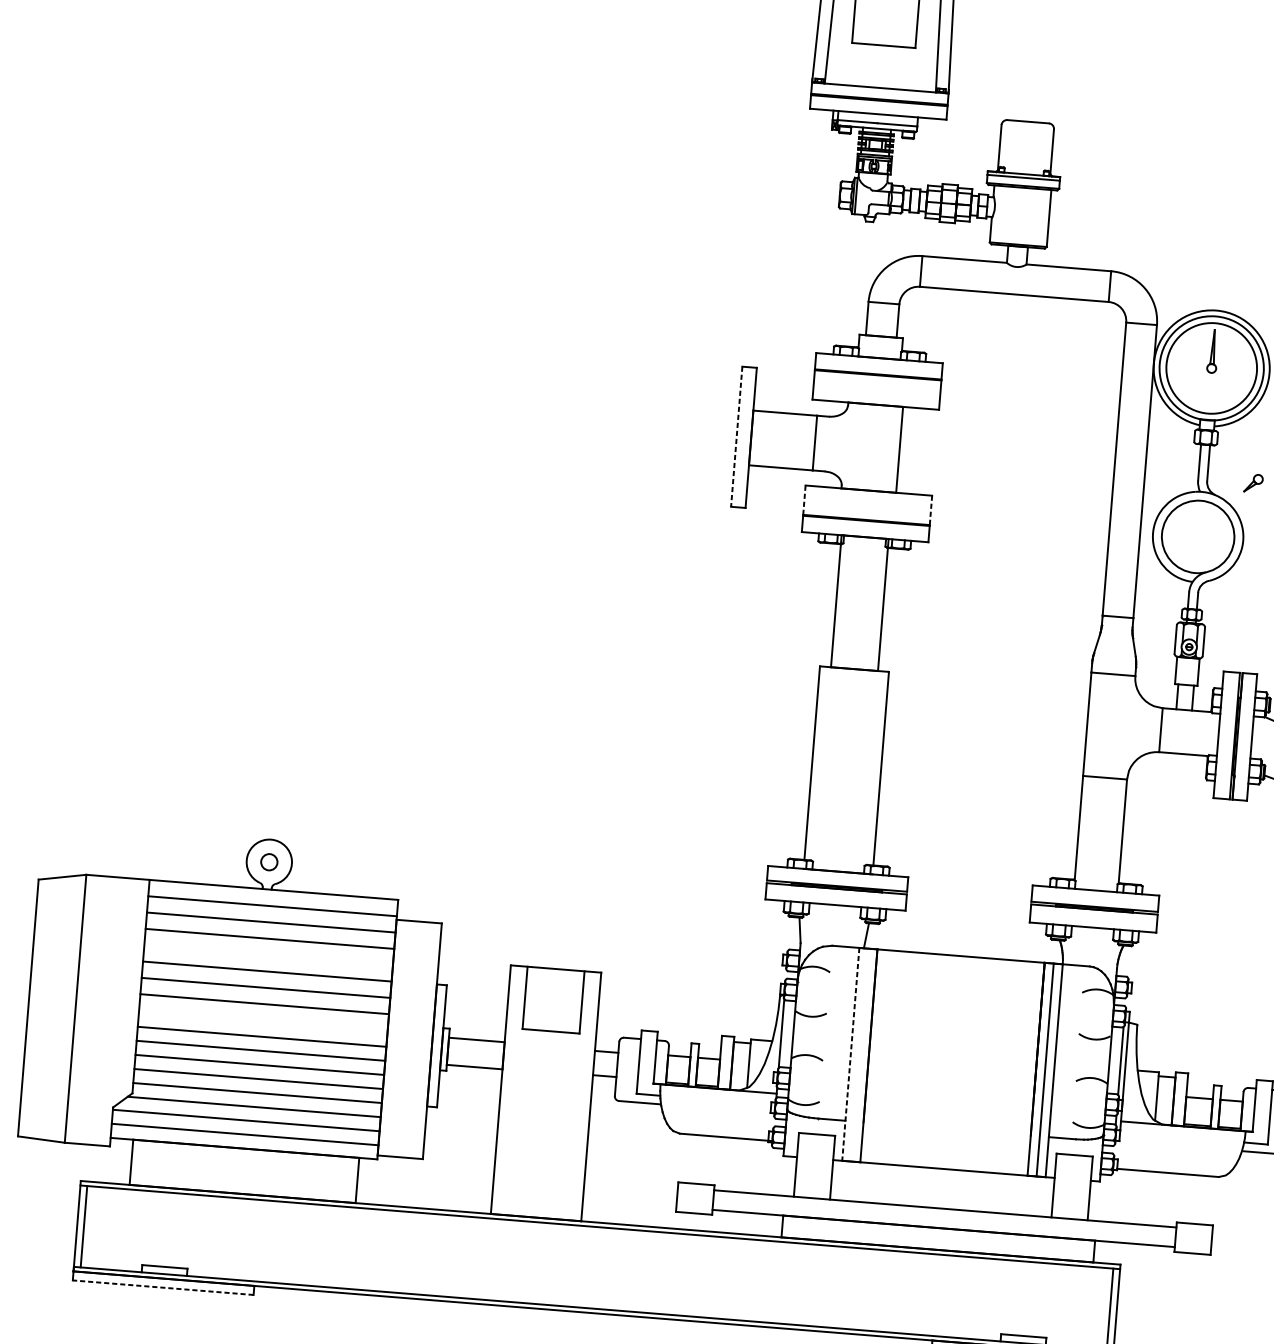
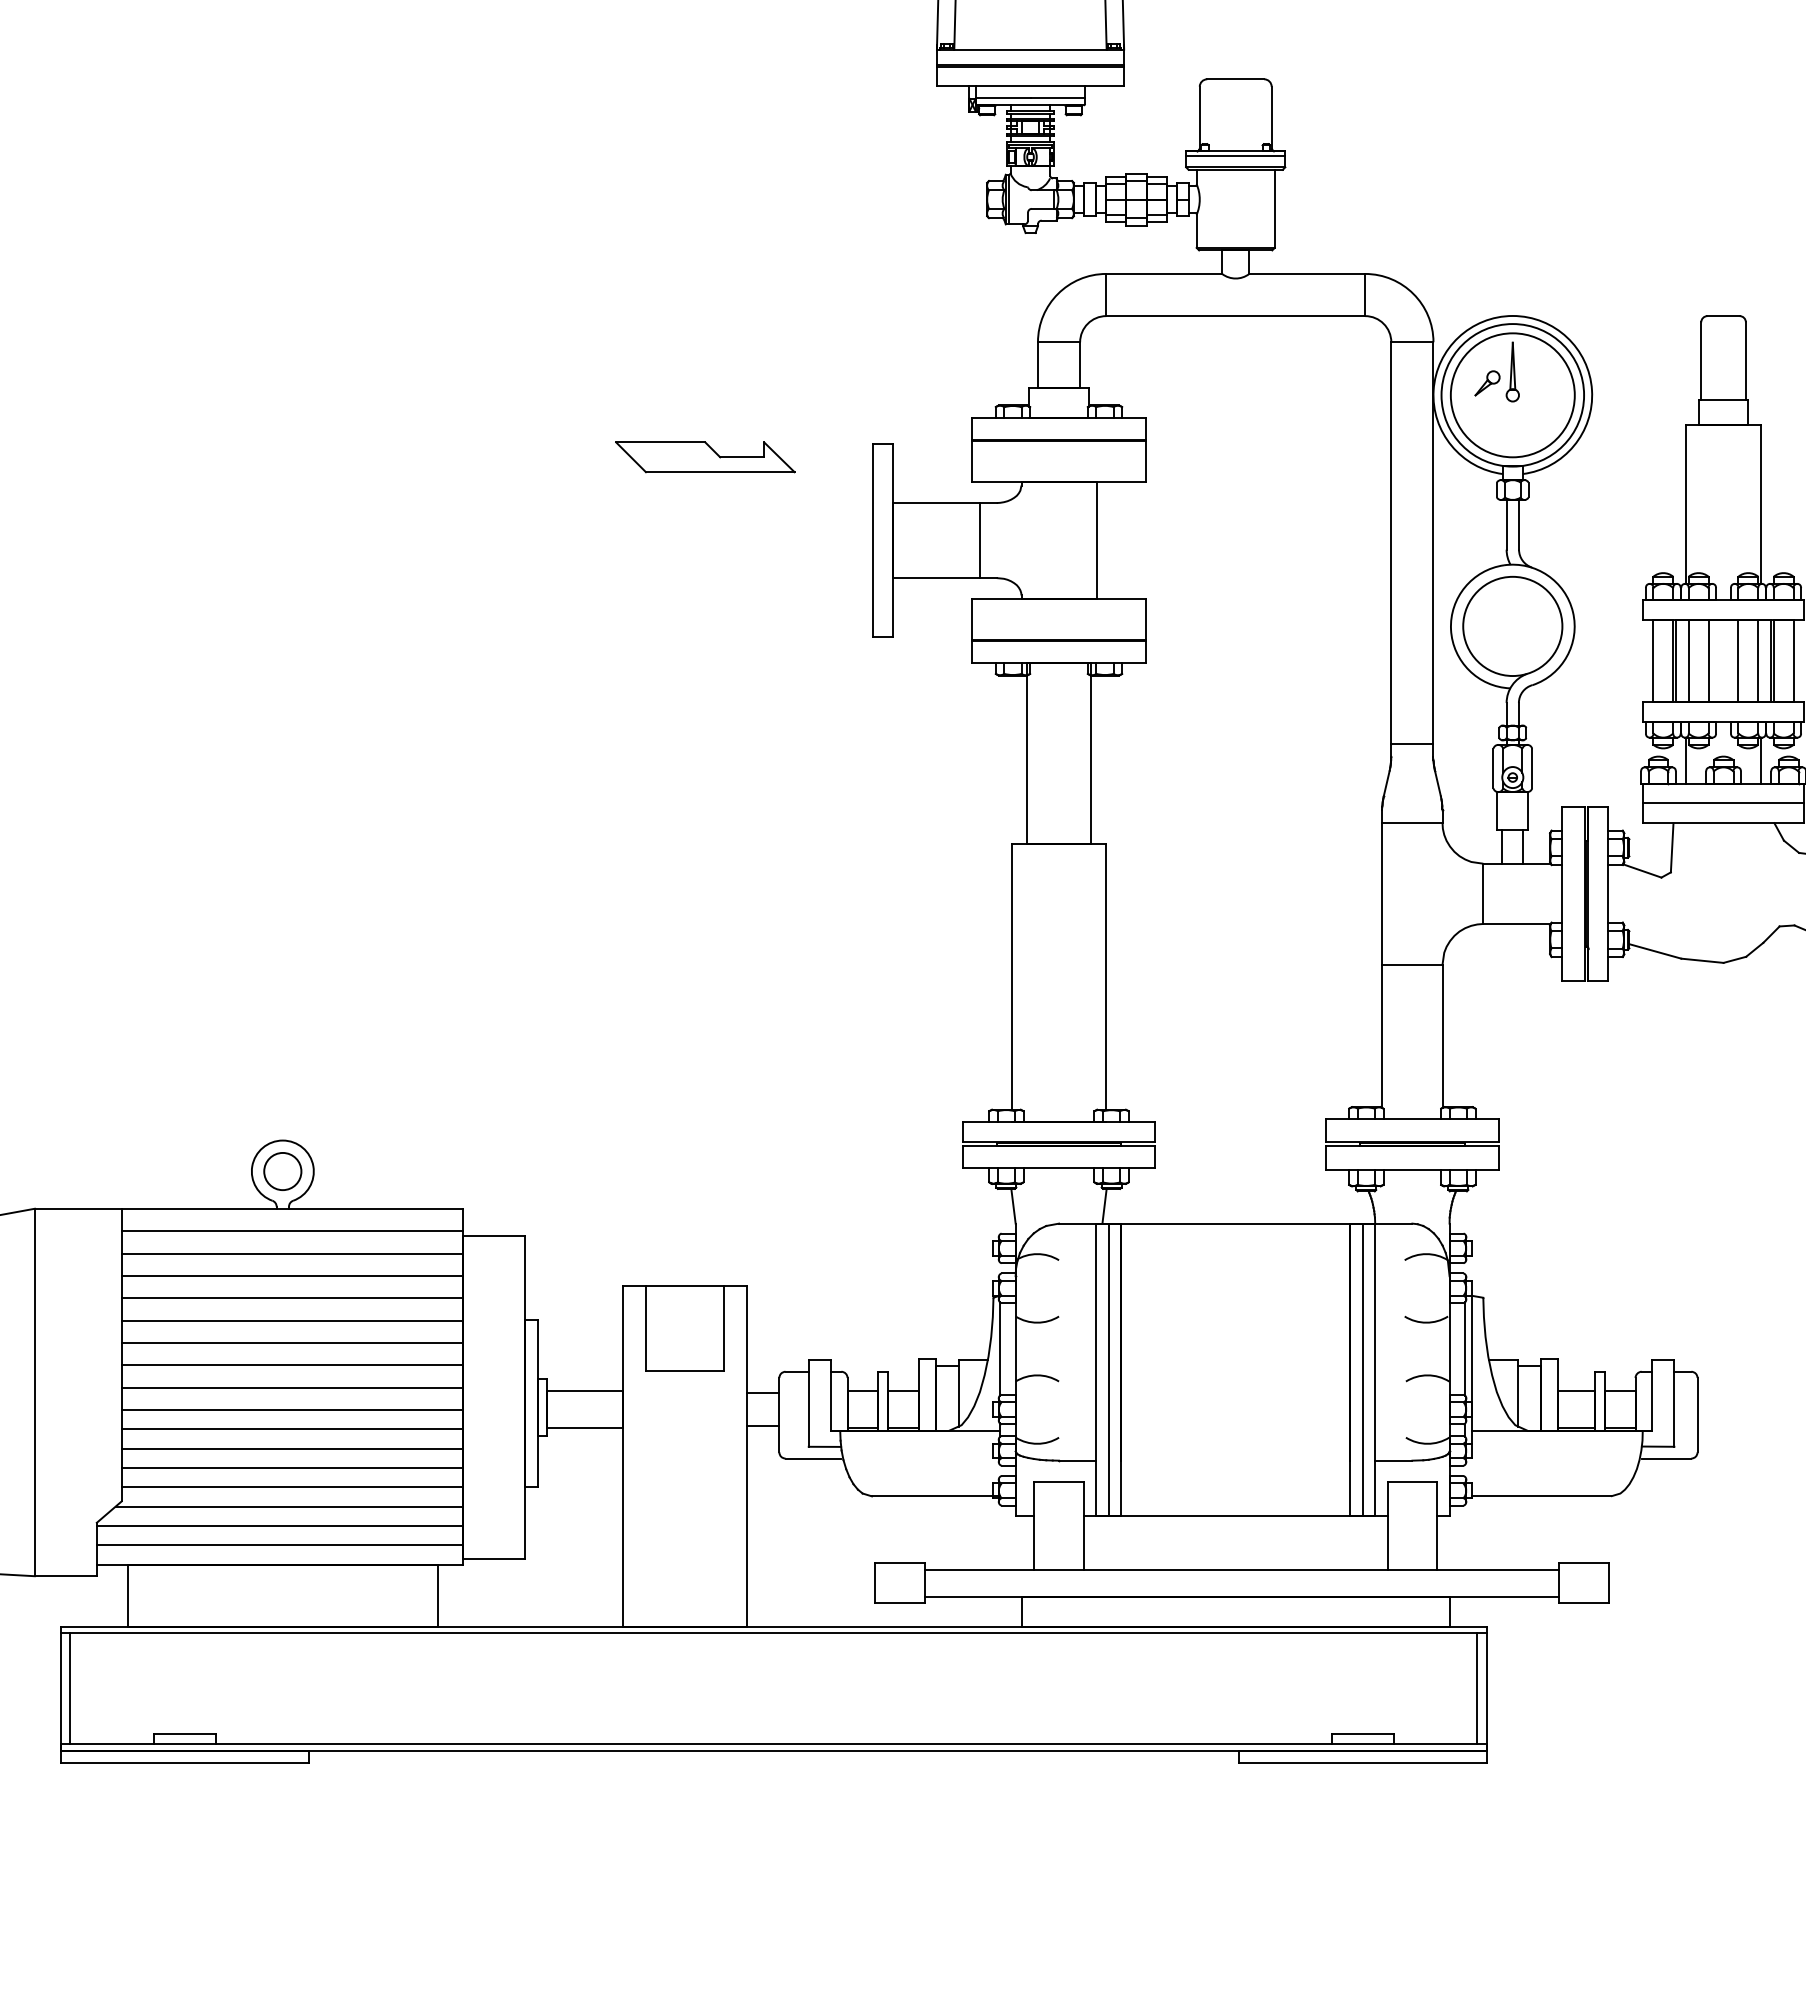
part: (619, 366) -> (705, 457), added
line: (736, 437) -> (873, 541), dashed -> solid
part: (1253, 483) -> (1487, 383), moved
line: (804, 500) -> (972, 619), dashed -> solid
line: (930, 511) -> (1145, 620), dashed -> solid
circle: (269, 862) -> (282, 1171), size x1.67
line: (268, 955) -> (291, 1298), added
line: (262, 1020) -> (291, 1387), added
line: (851, 1054) -> (1096, 1369), dashed -> solid
line: (859, 1055) -> (1108, 1369), added
line: (162, 1287) -> (184, 1762), dashed -> solid

